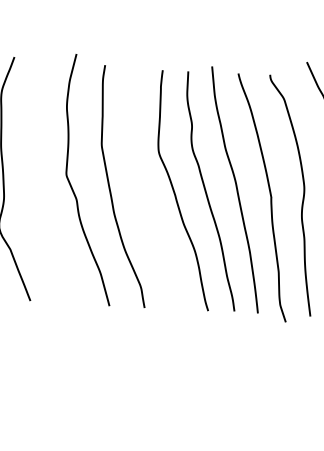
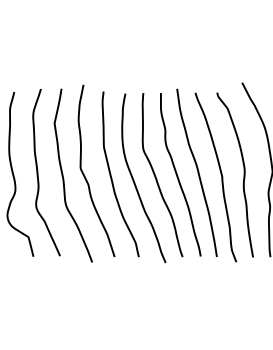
curve: (42, 188) -> (64, 178), added
curve: (145, 199) -> (135, 182), added

